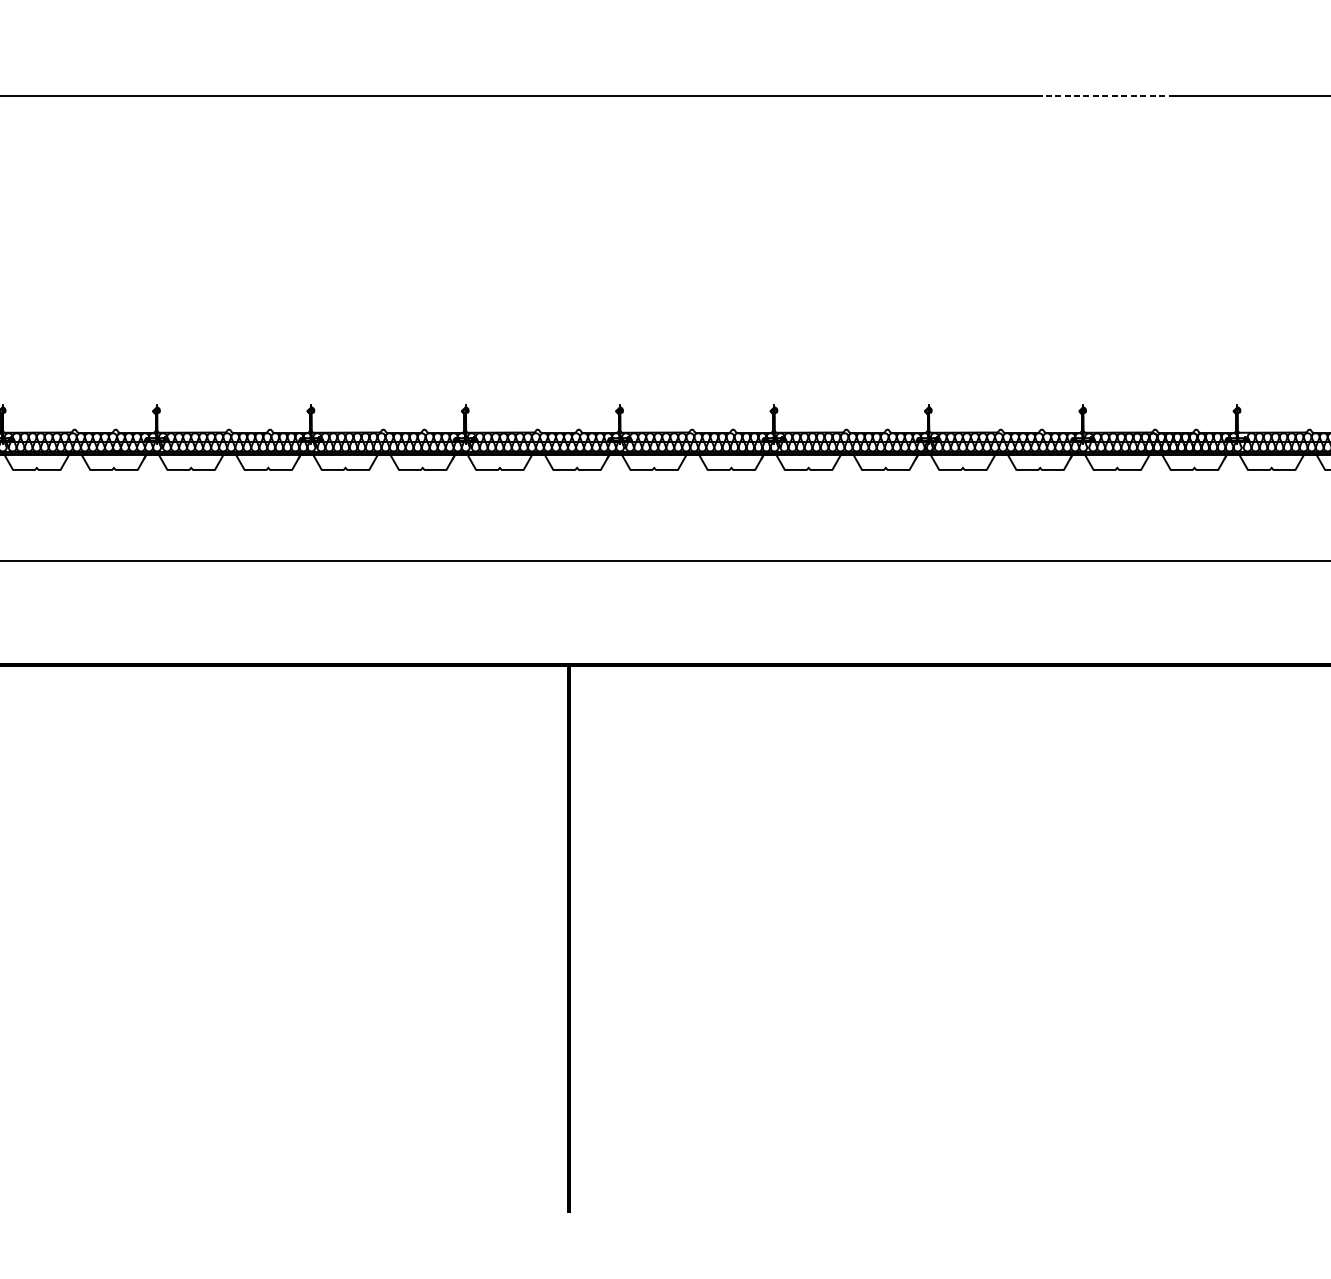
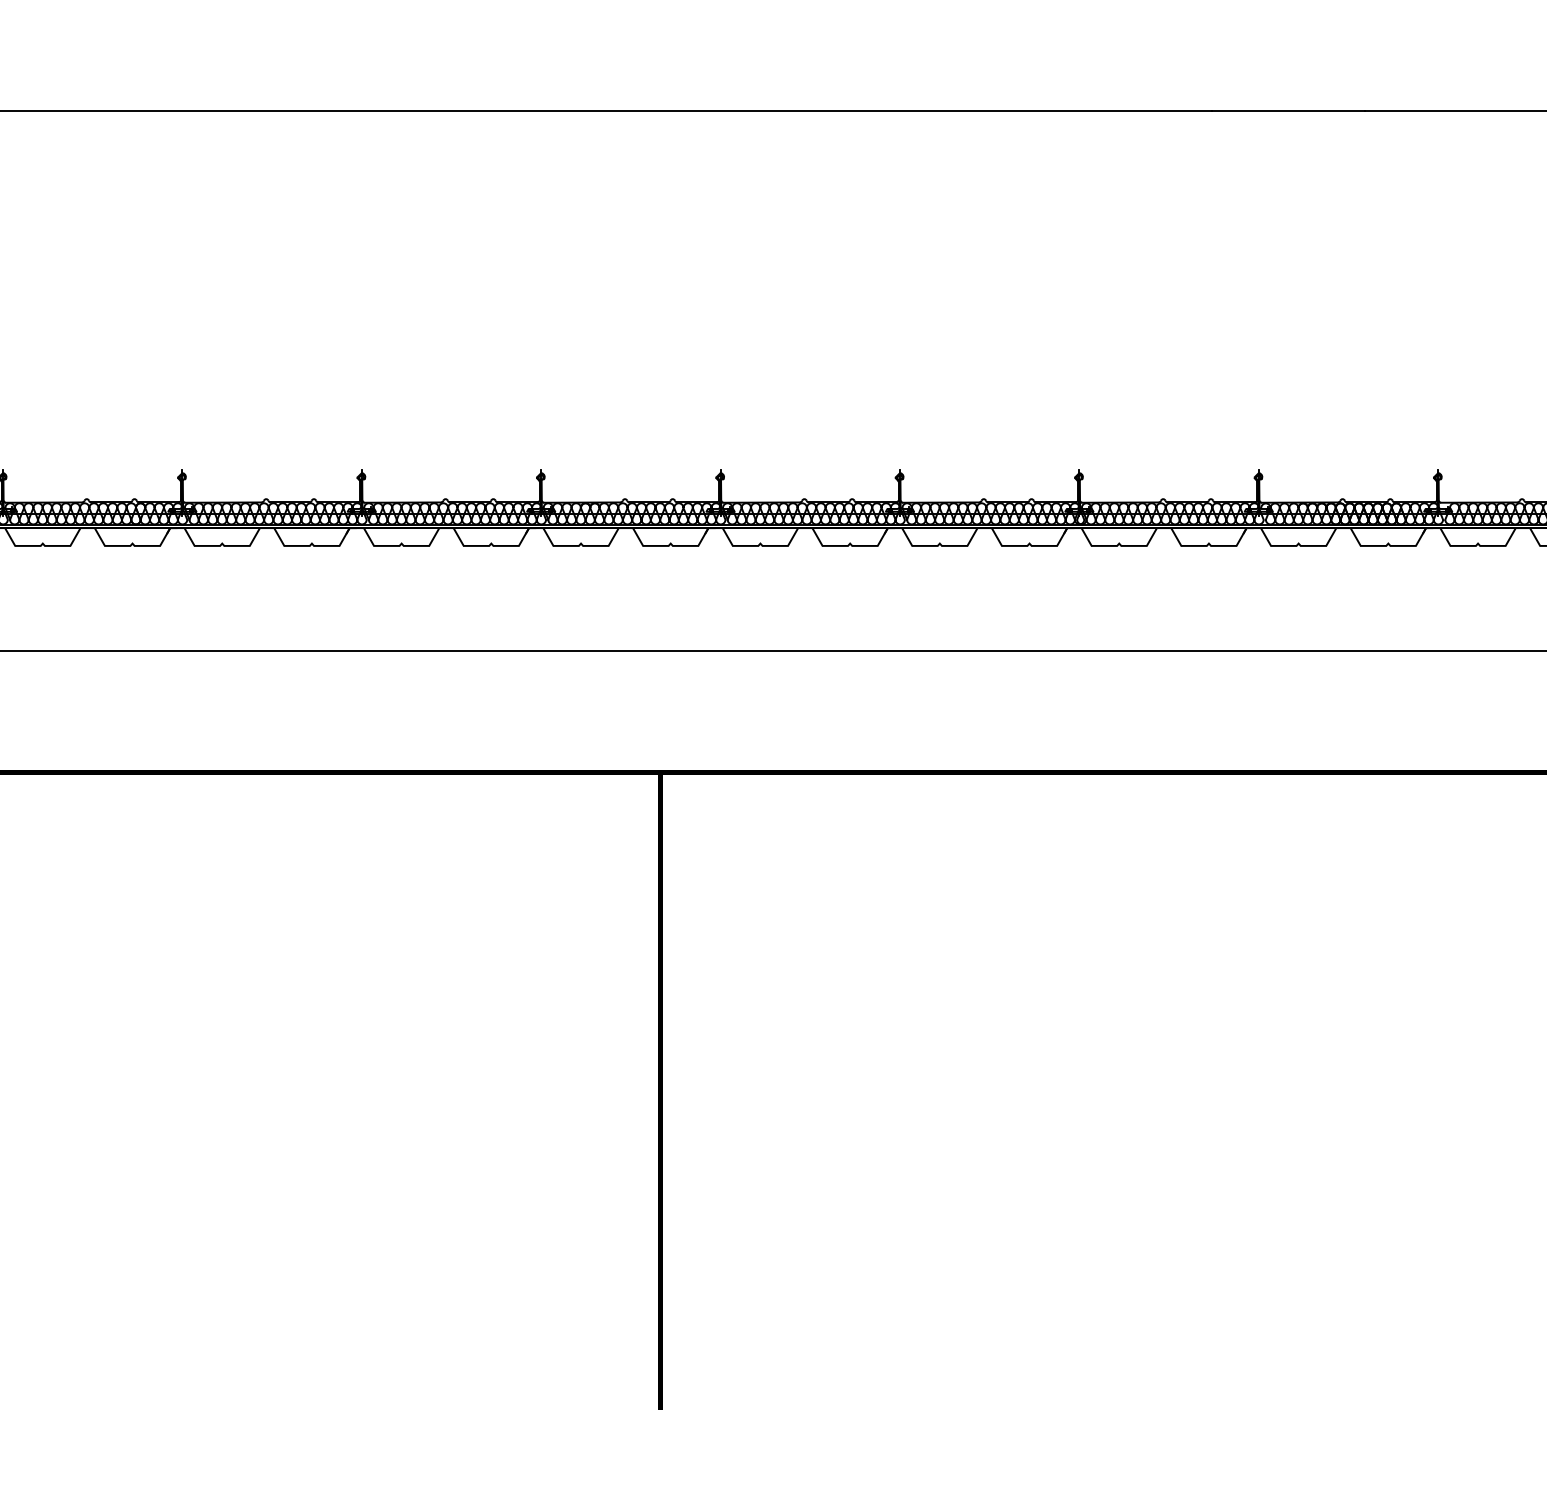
line: (1108, 96) -> (1288, 111), dashed -> solid

